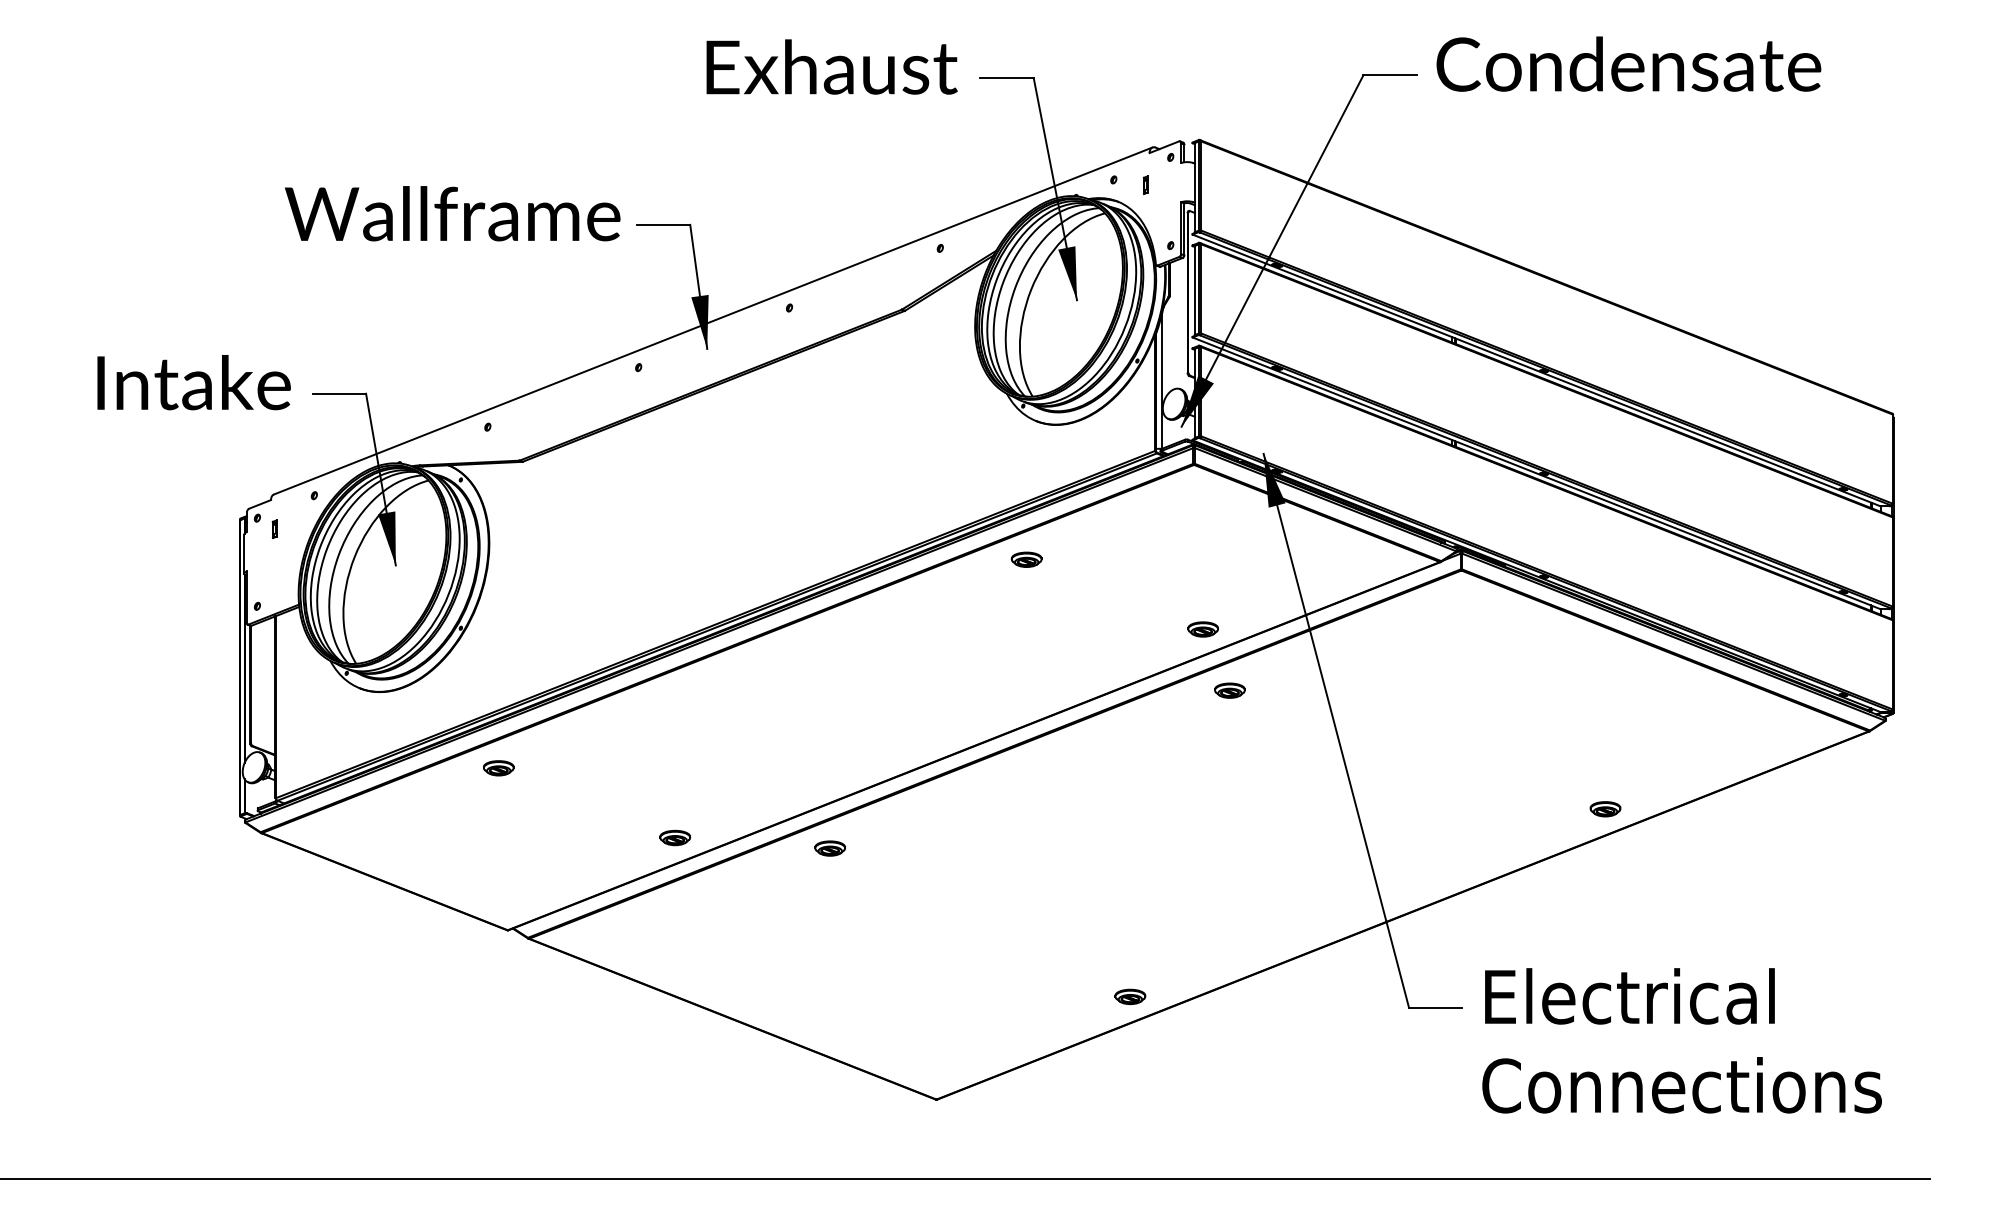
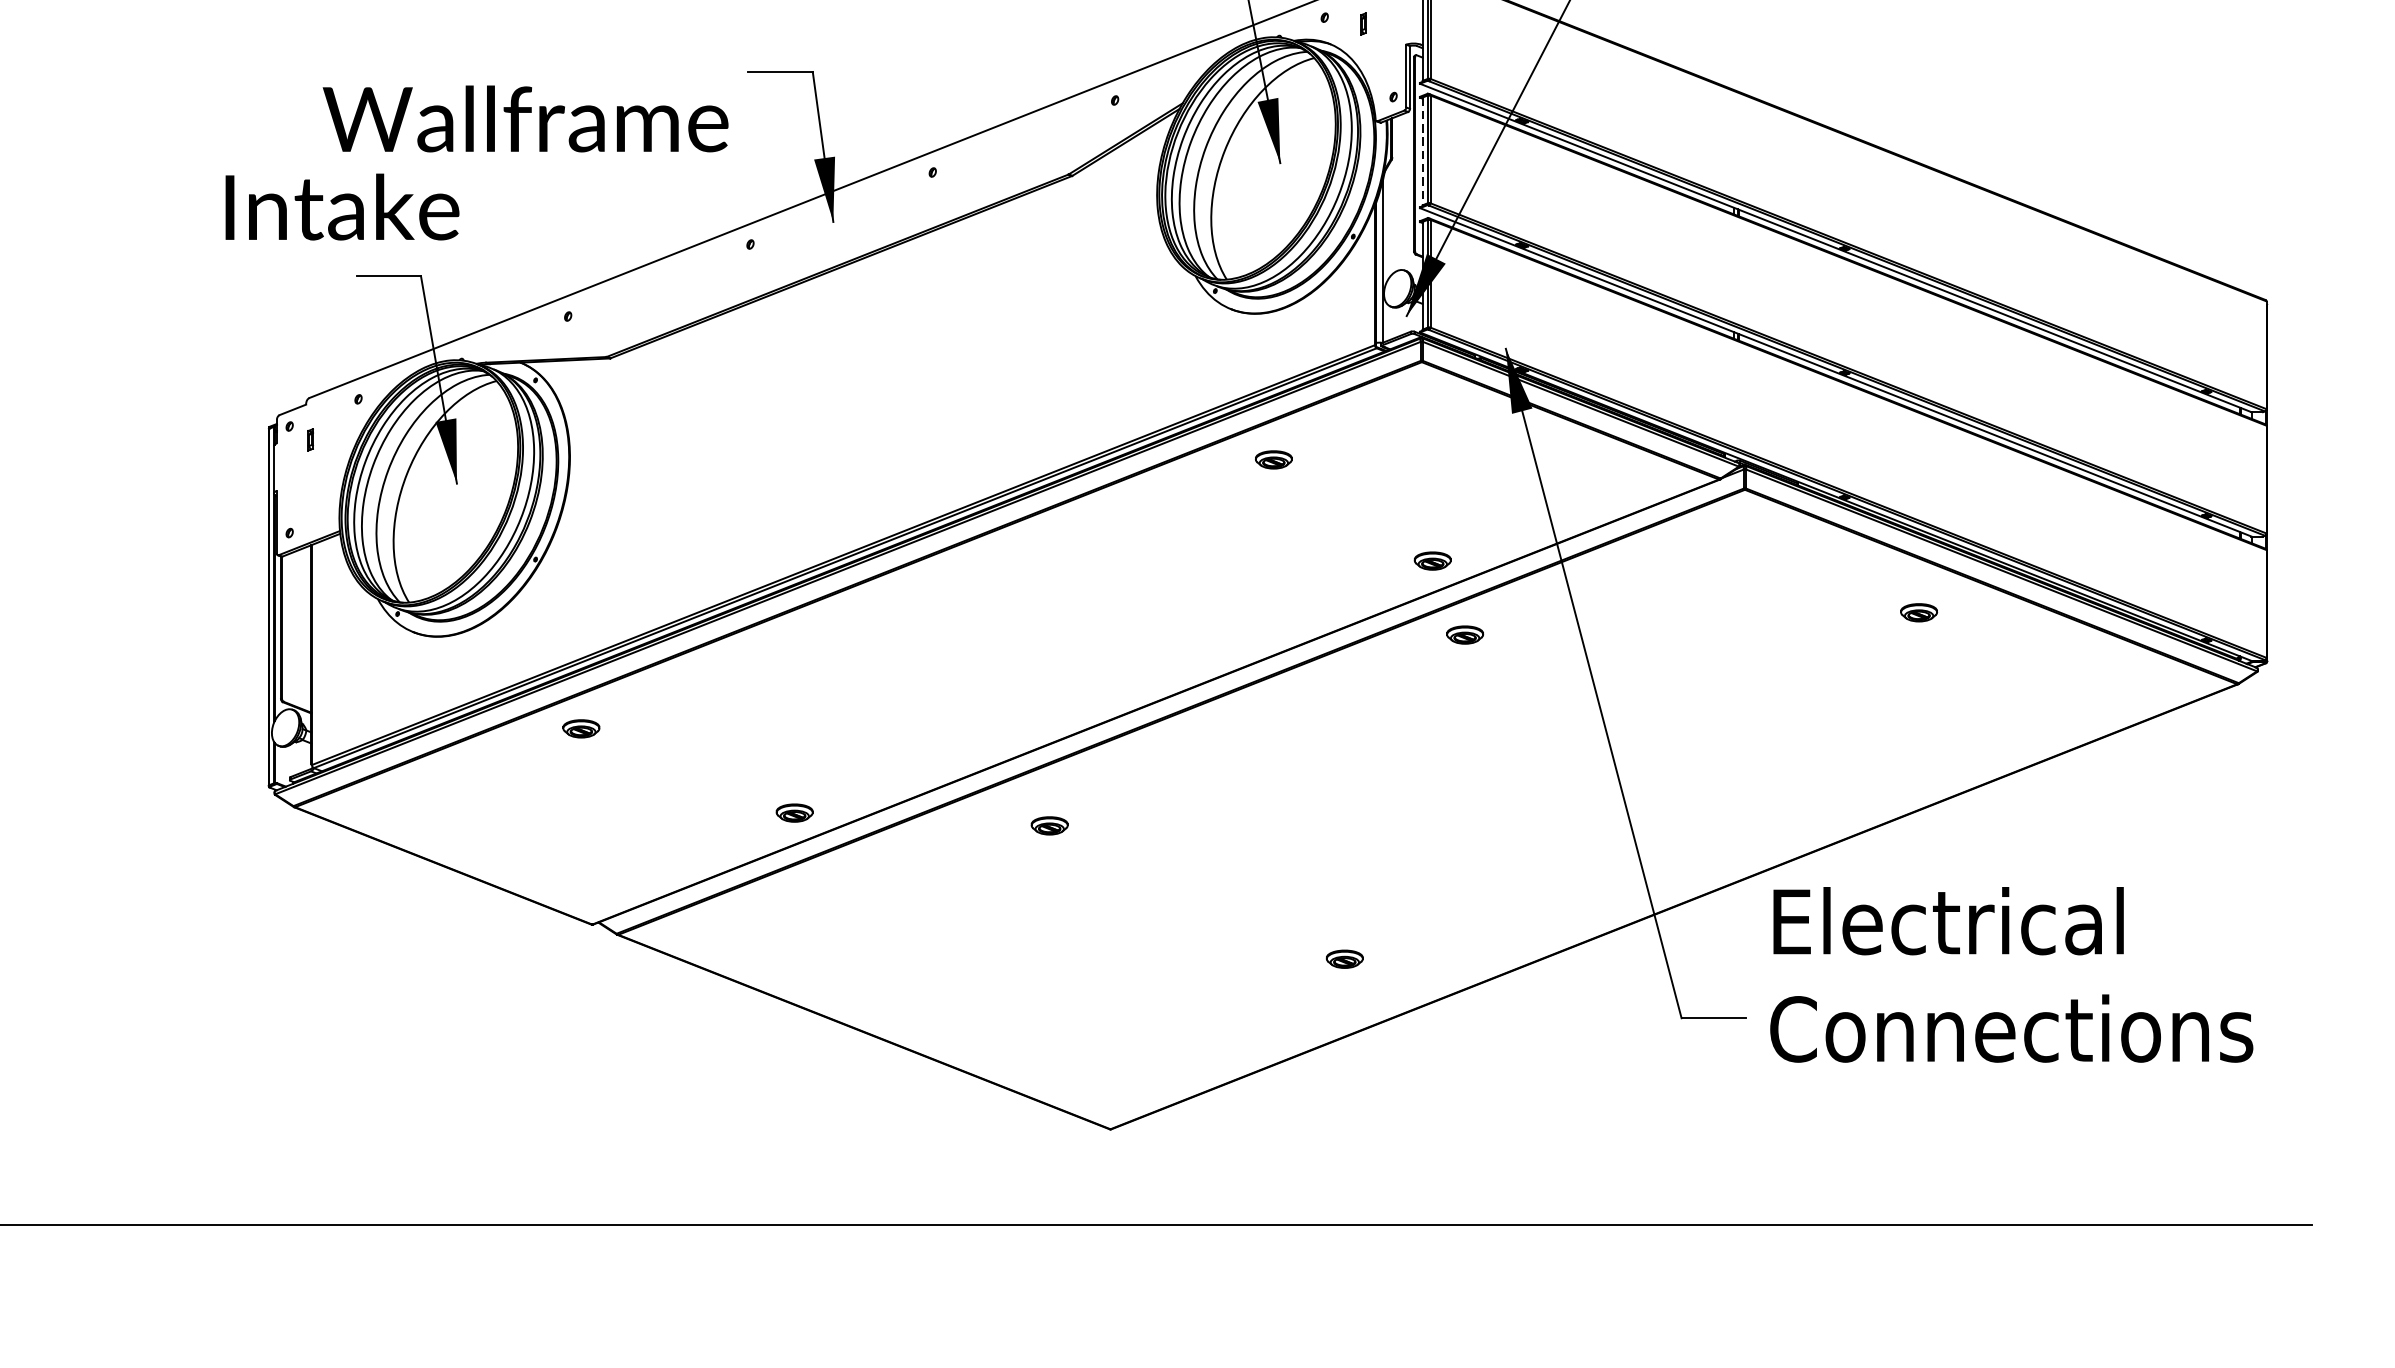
text: (452, 213) -> (525, 118), moved
line: (1194, 290) -> (1422, 151), solid -> dashed
text: (193, 382) -> (341, 206), moved
part: (1026, 559) -> (1273, 459), moved
part: (1605, 809) -> (1919, 613), moved
part: (829, 848) -> (1048, 825), moved
part: (1130, 996) -> (1344, 958), moved
text: (1681, 1040) -> (2010, 974), moved

